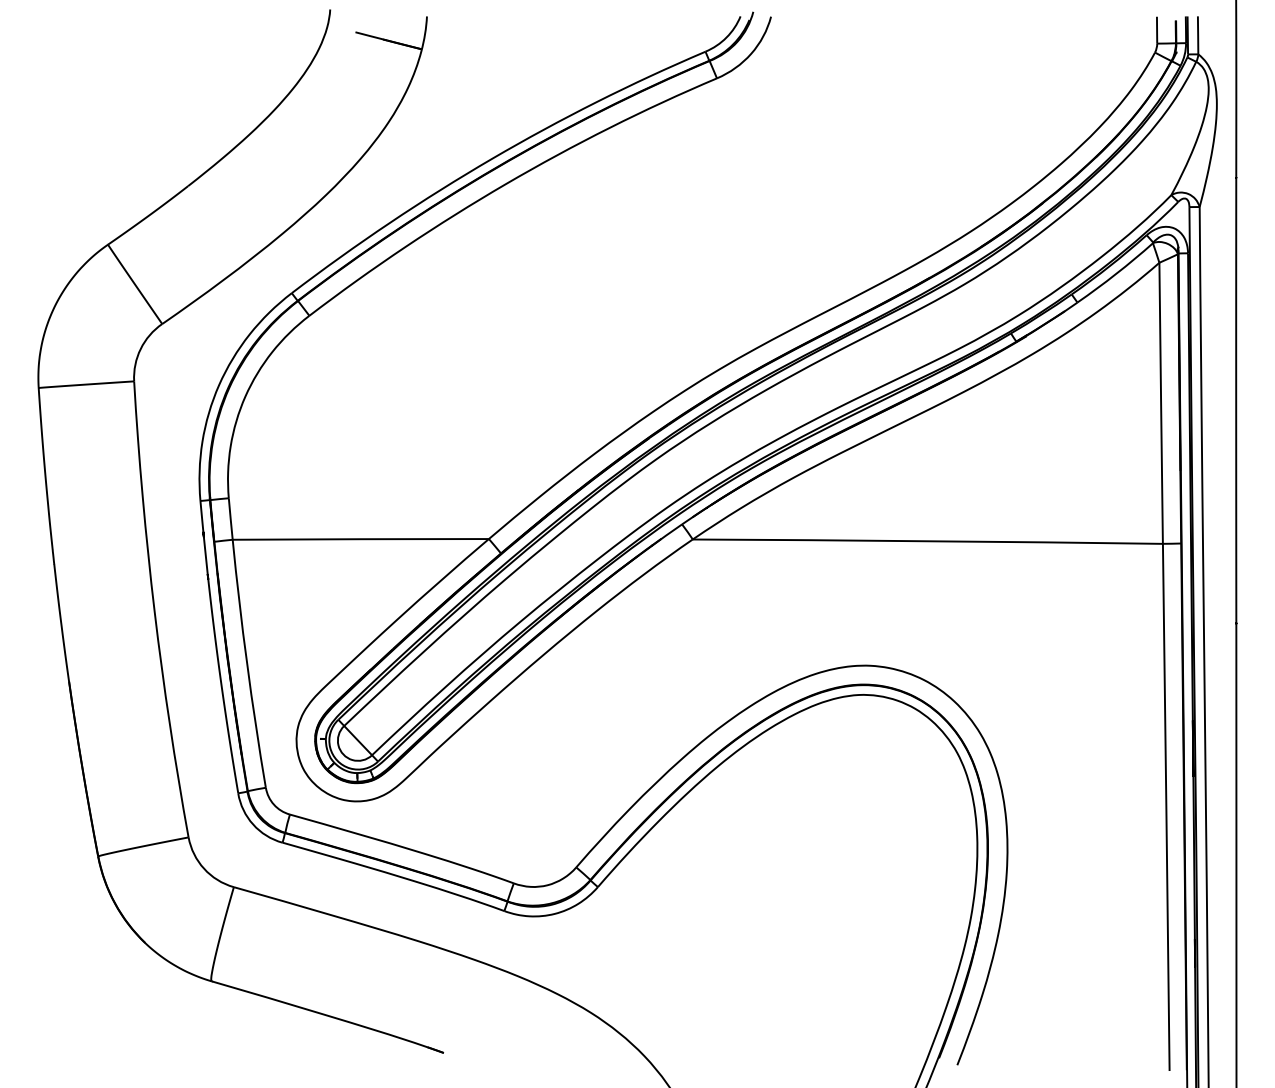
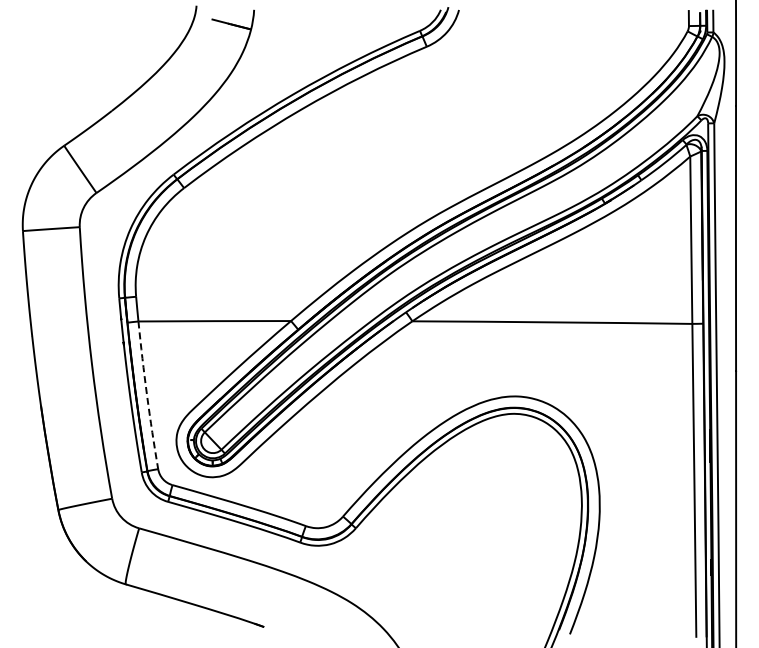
arc: (247, 664) -> (147, 395), solid -> dashed

